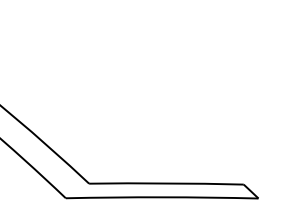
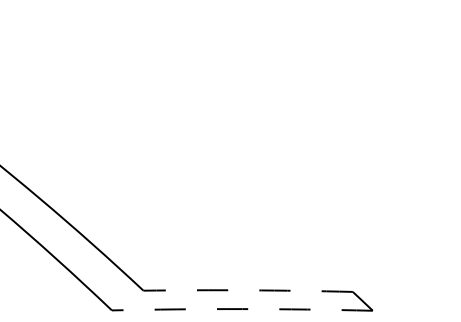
arc: (166, 183) -> (248, 290), solid -> dashed
arc: (162, 197) -> (242, 309), solid -> dashed

